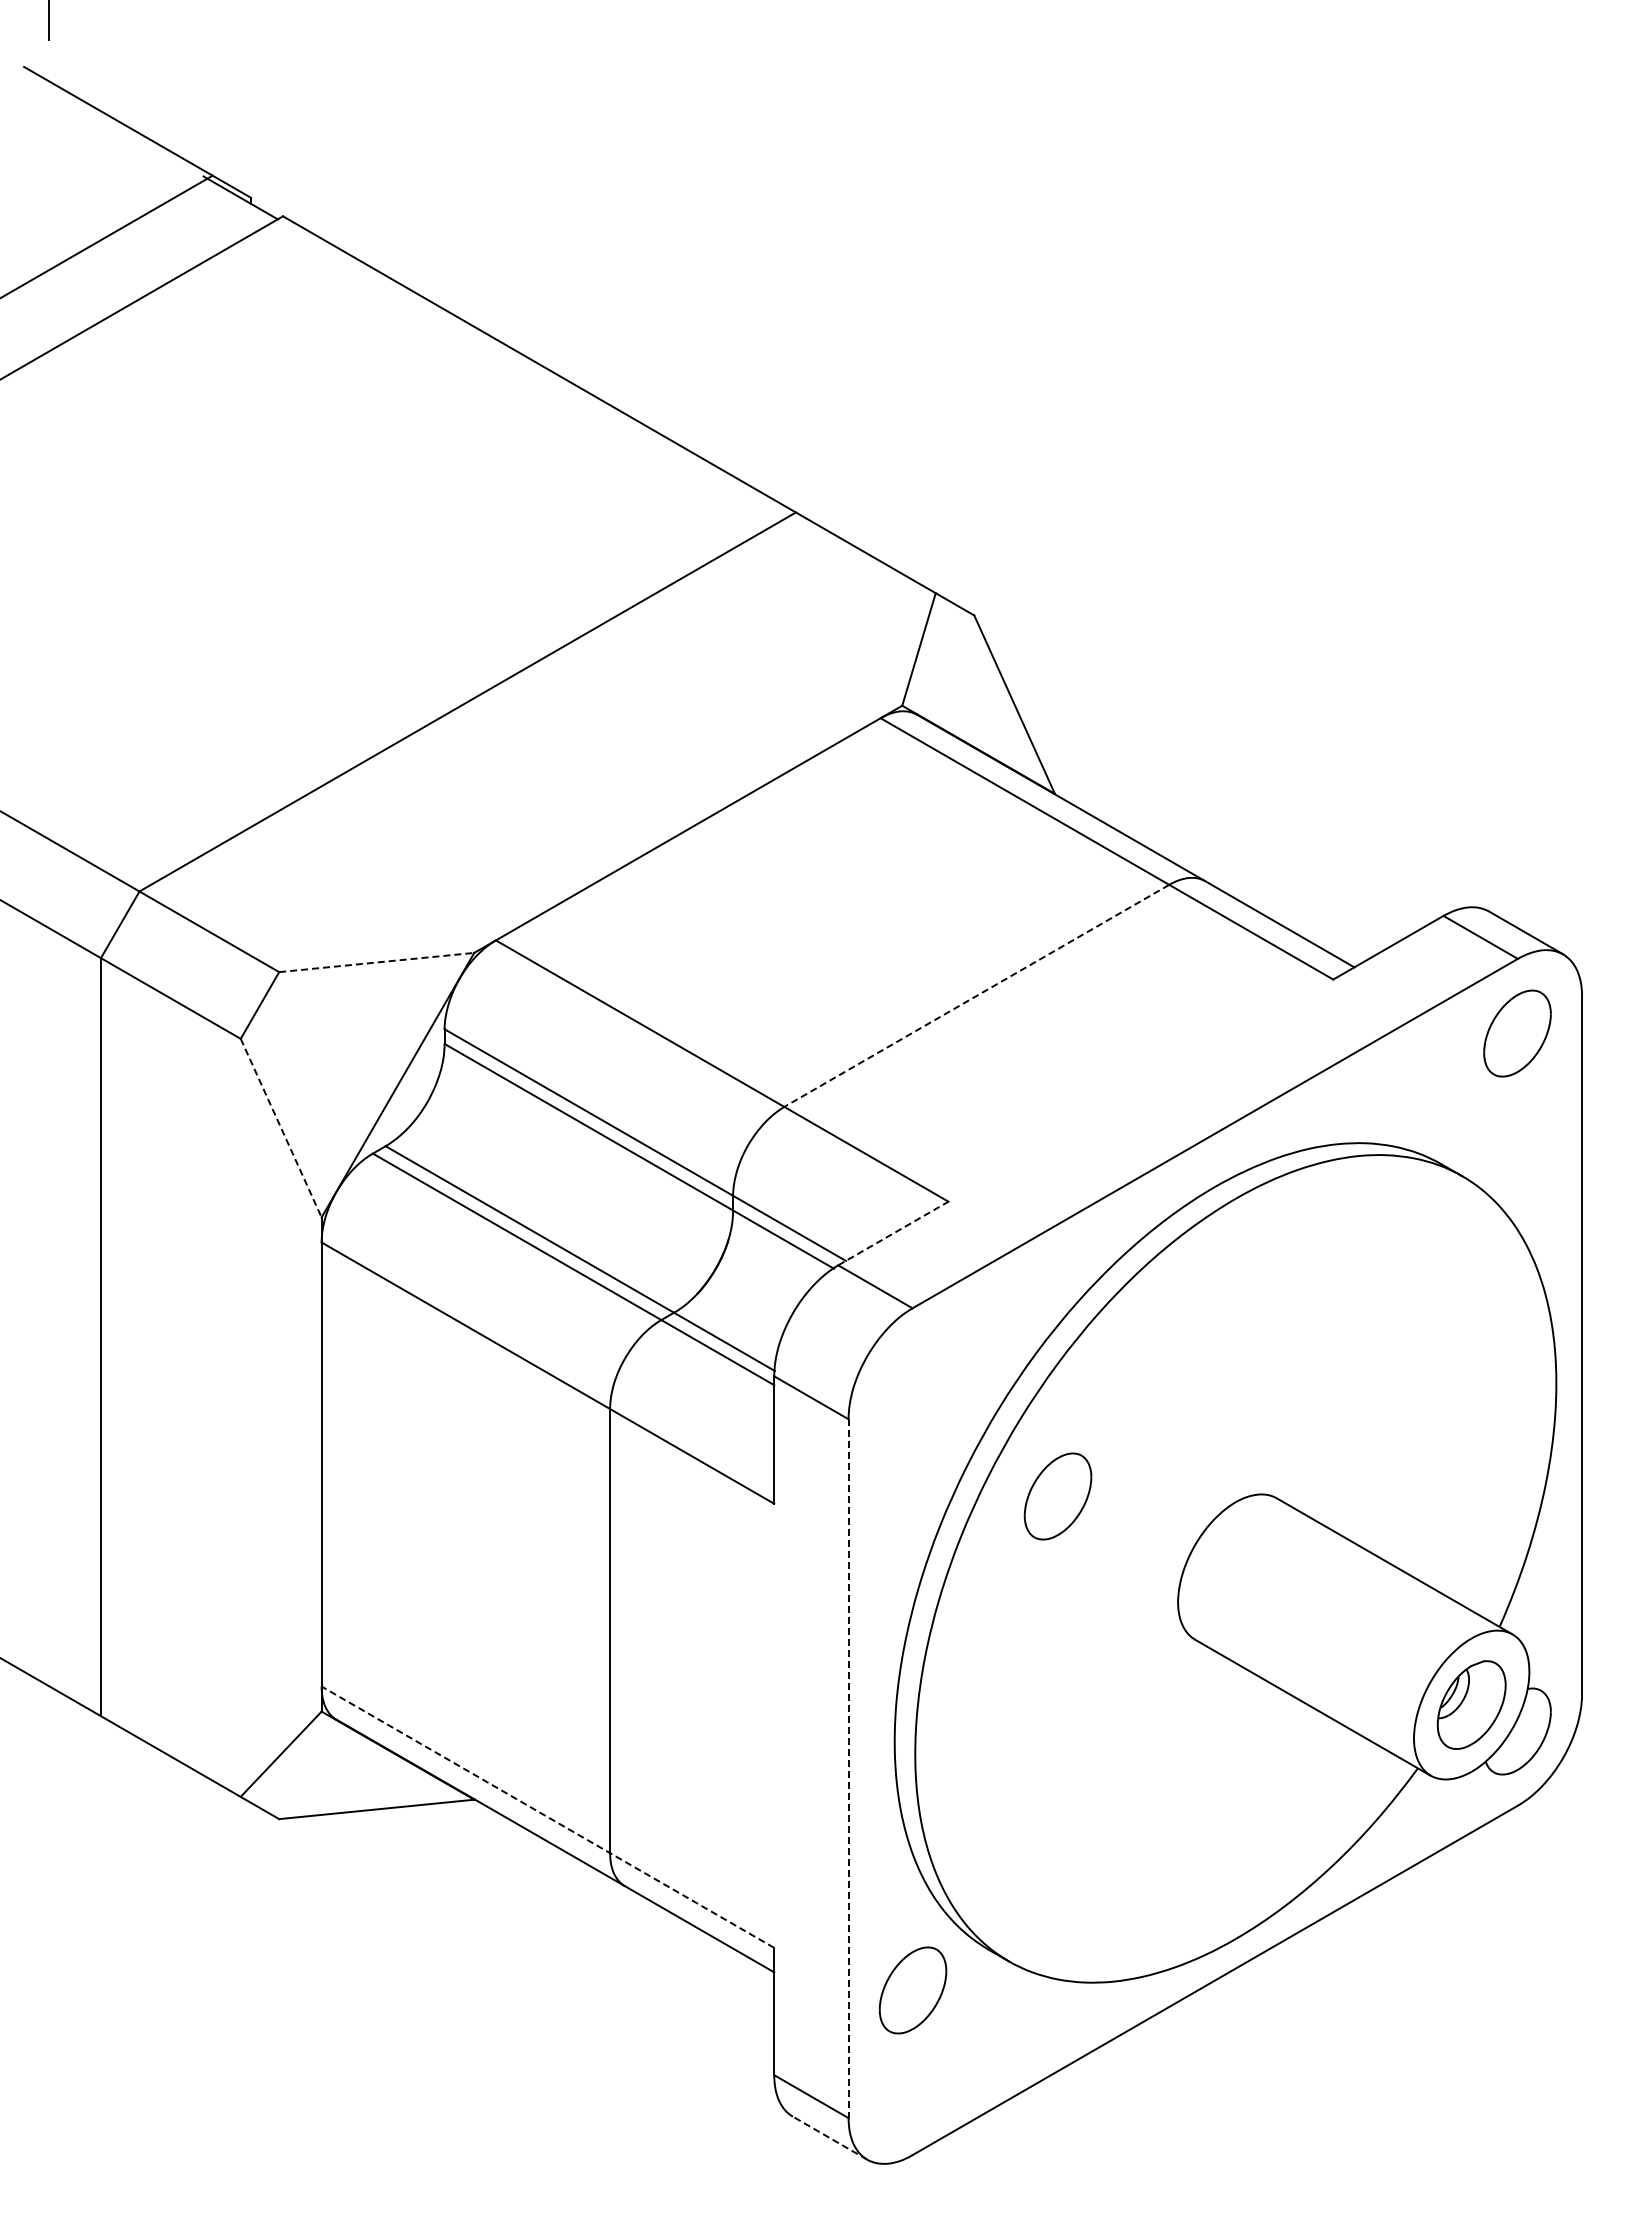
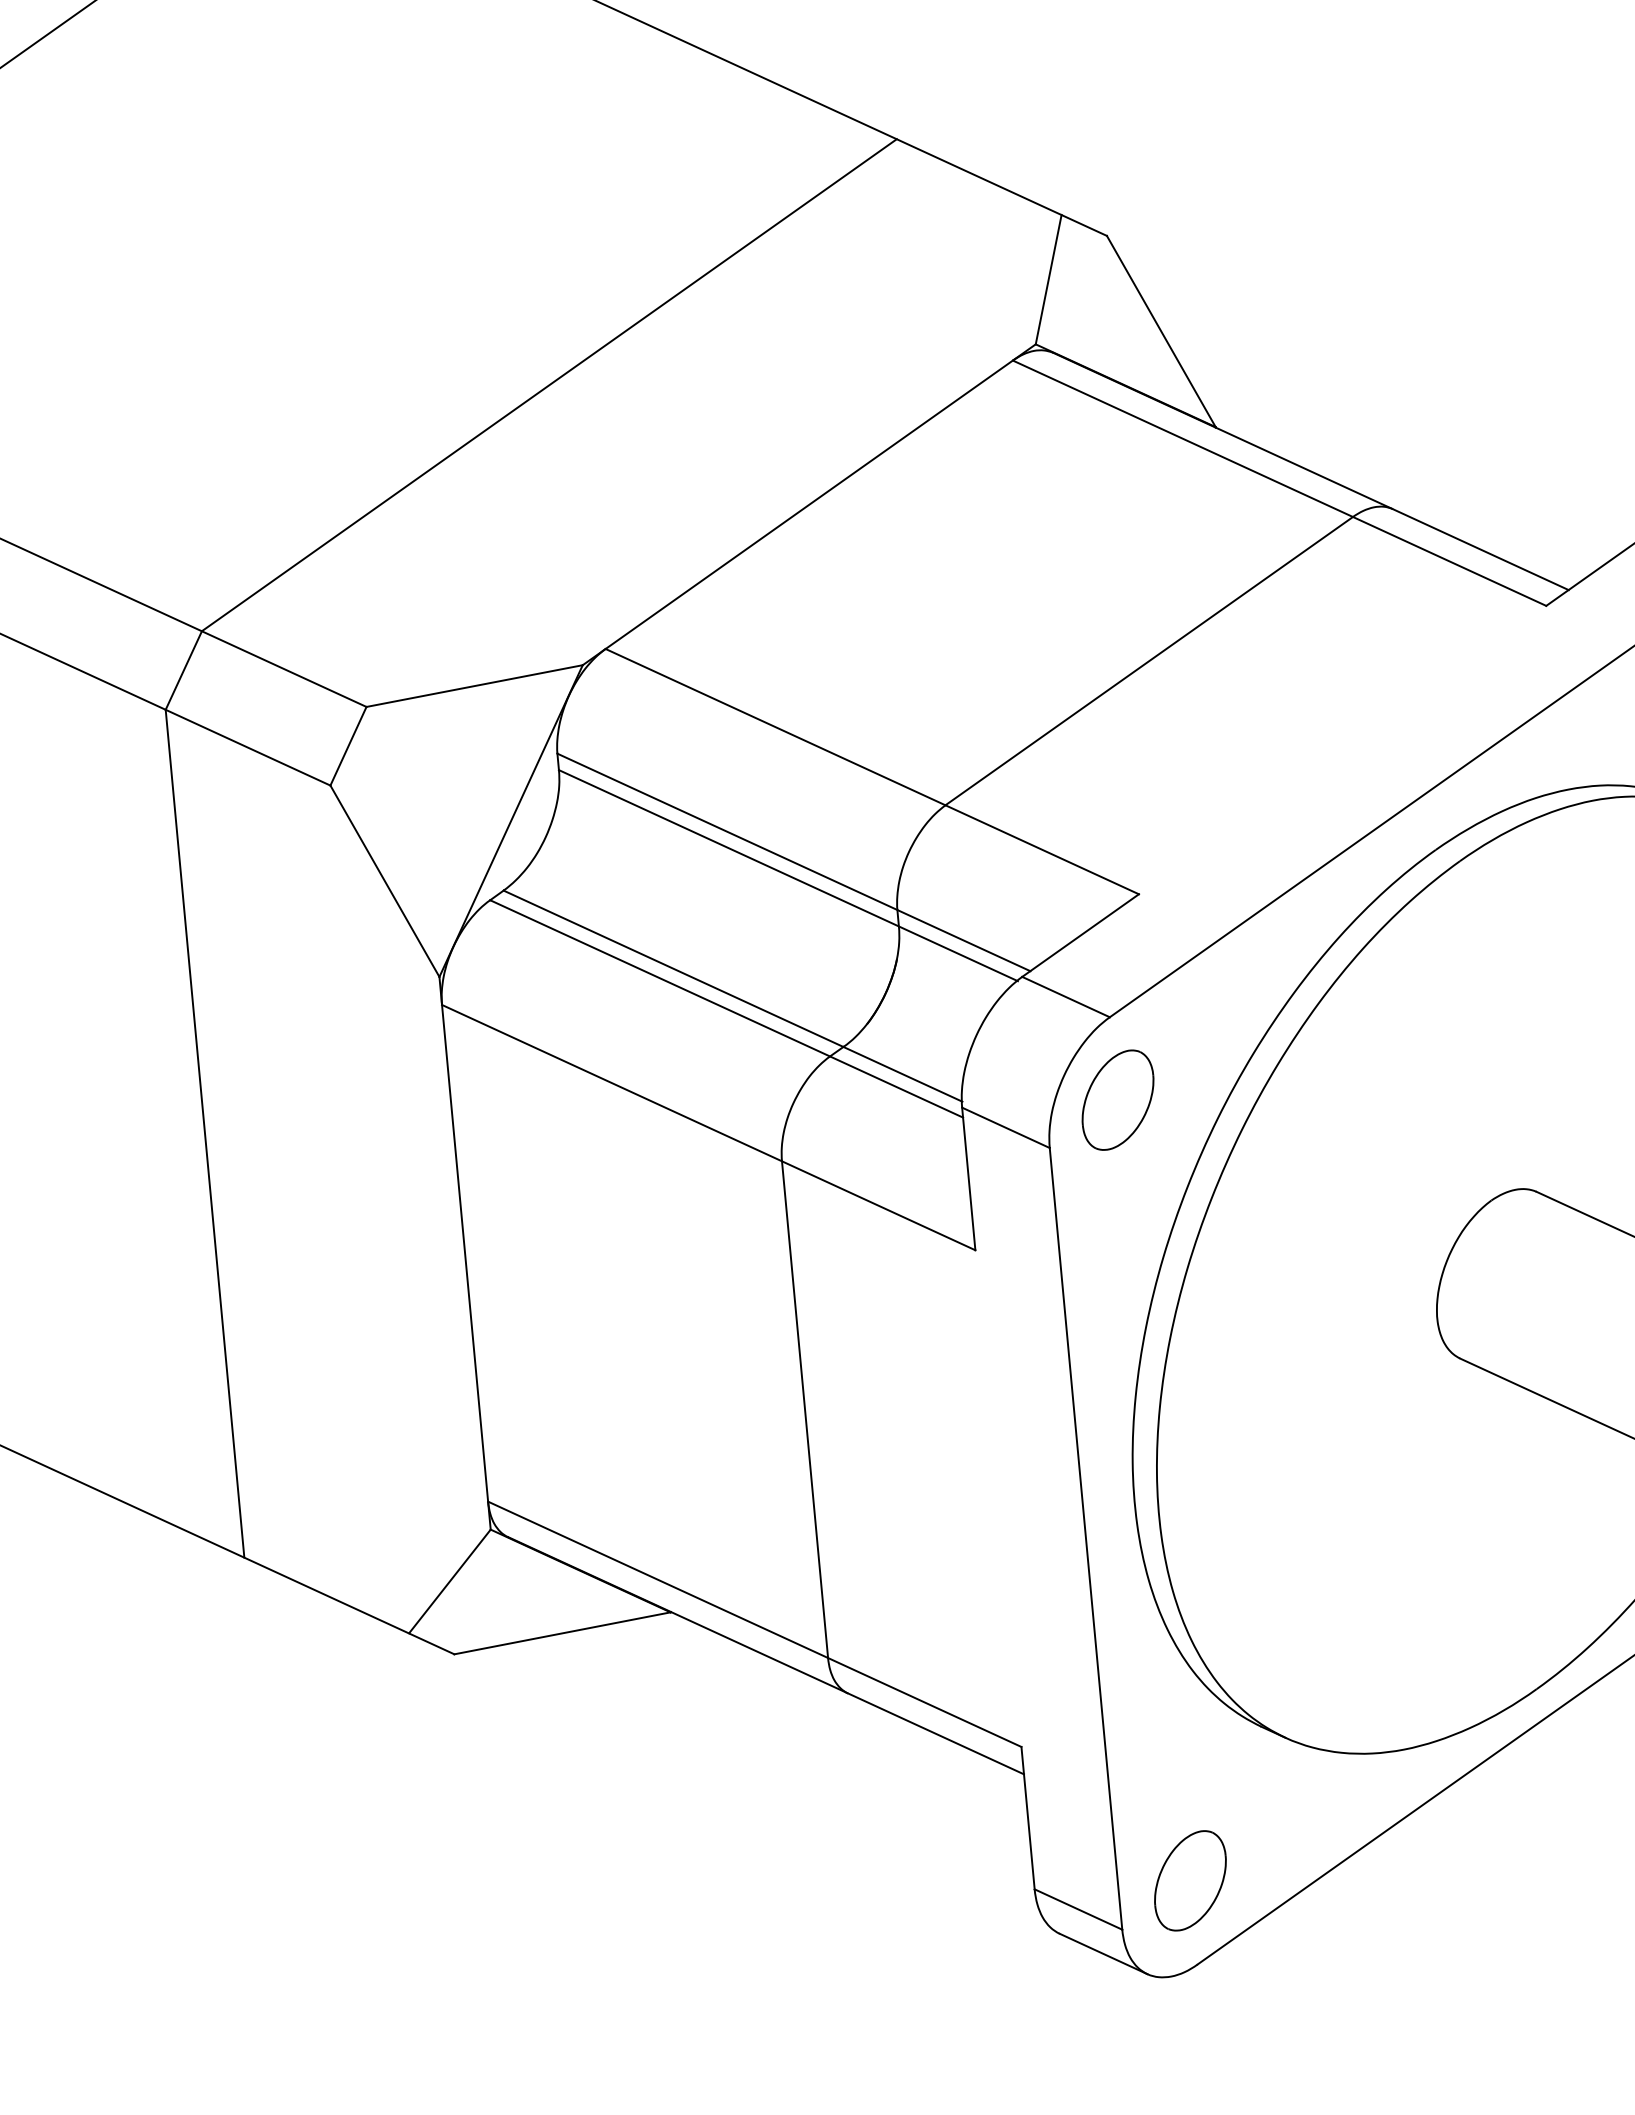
line: (377, 962) -> (475, 685), dashed -> solid
line: (976, 996) -> (1148, 661), dashed -> solid
line: (281, 1128) -> (385, 881), dashed -> solid
line: (893, 1233) -> (1080, 935), dashed -> solid
part: (1057, 1496) -> (1117, 1100), moved
line: (848, 1769) -> (1086, 1539), dashed -> solid
line: (547, 1816) -> (754, 1623), dashed -> solid
part: (912, 1990) -> (1189, 1880), moved
line: (830, 2138) -> (1104, 1954), dashed -> solid

